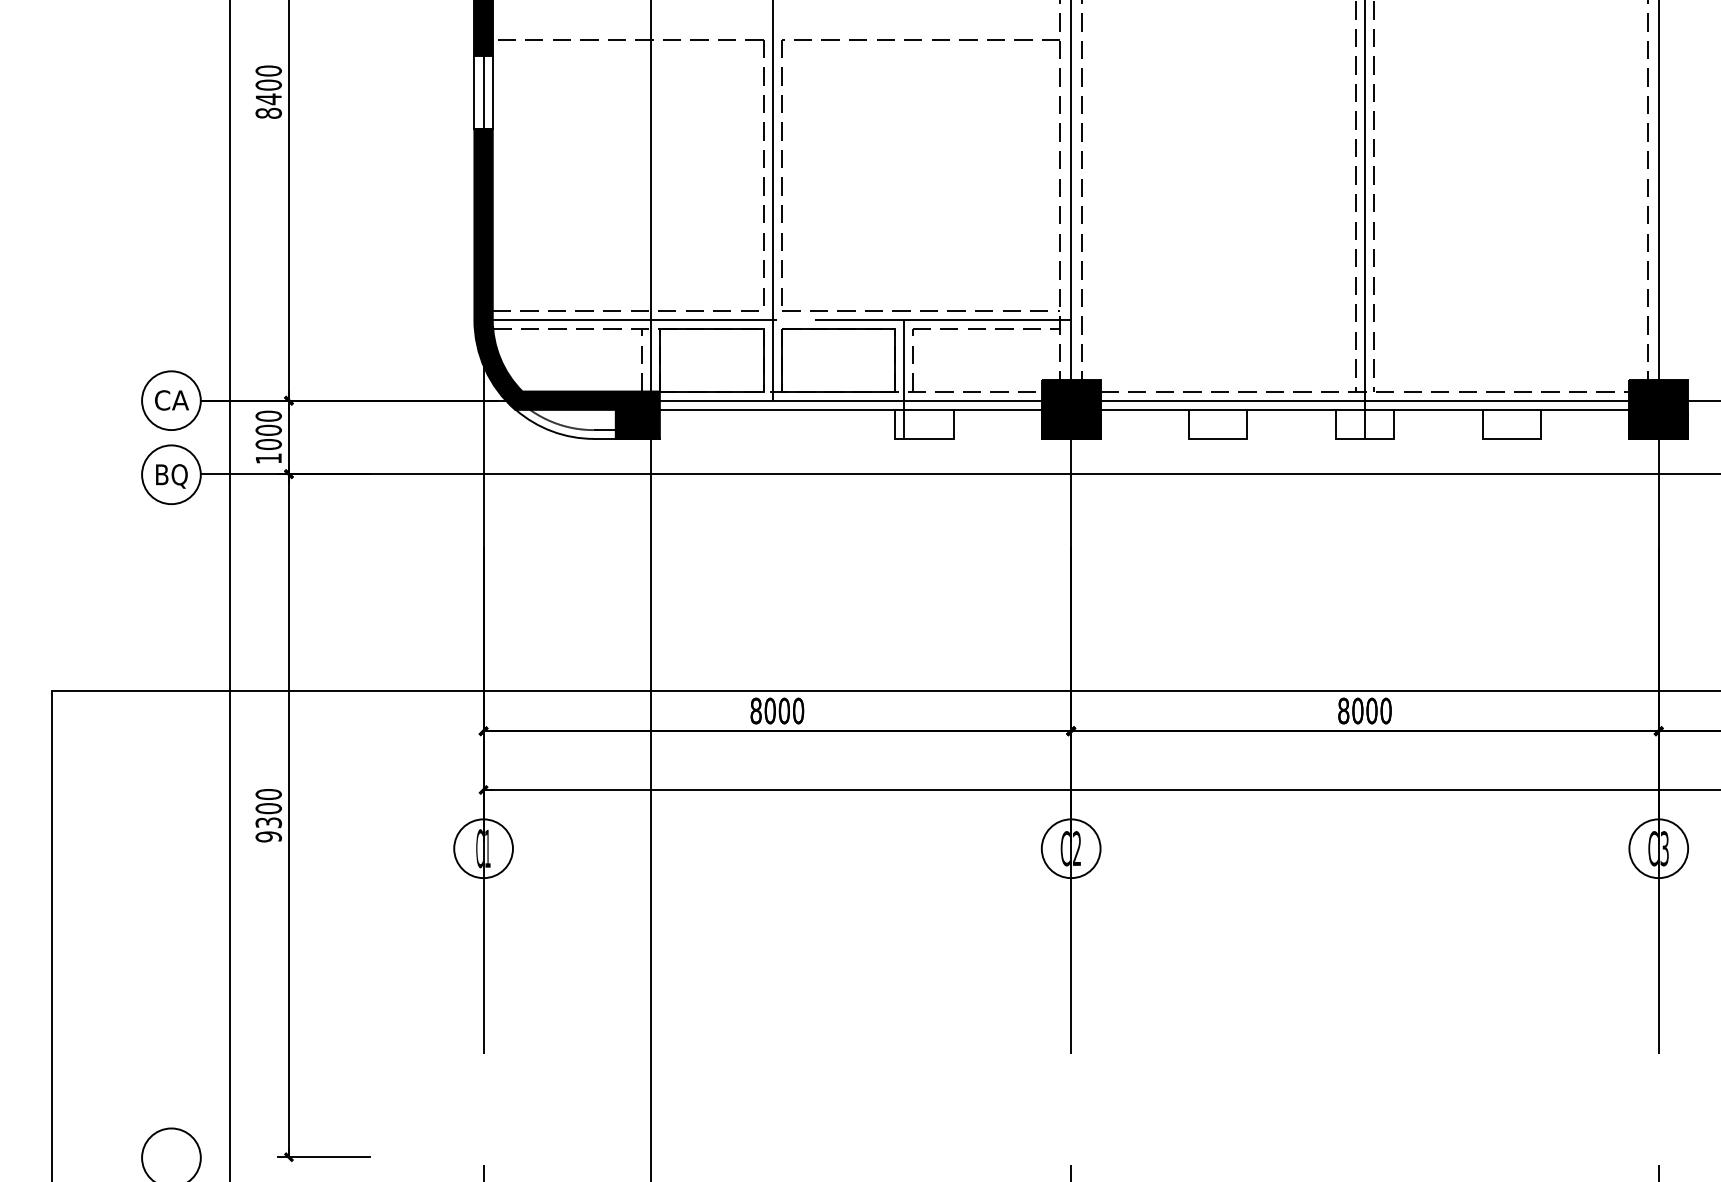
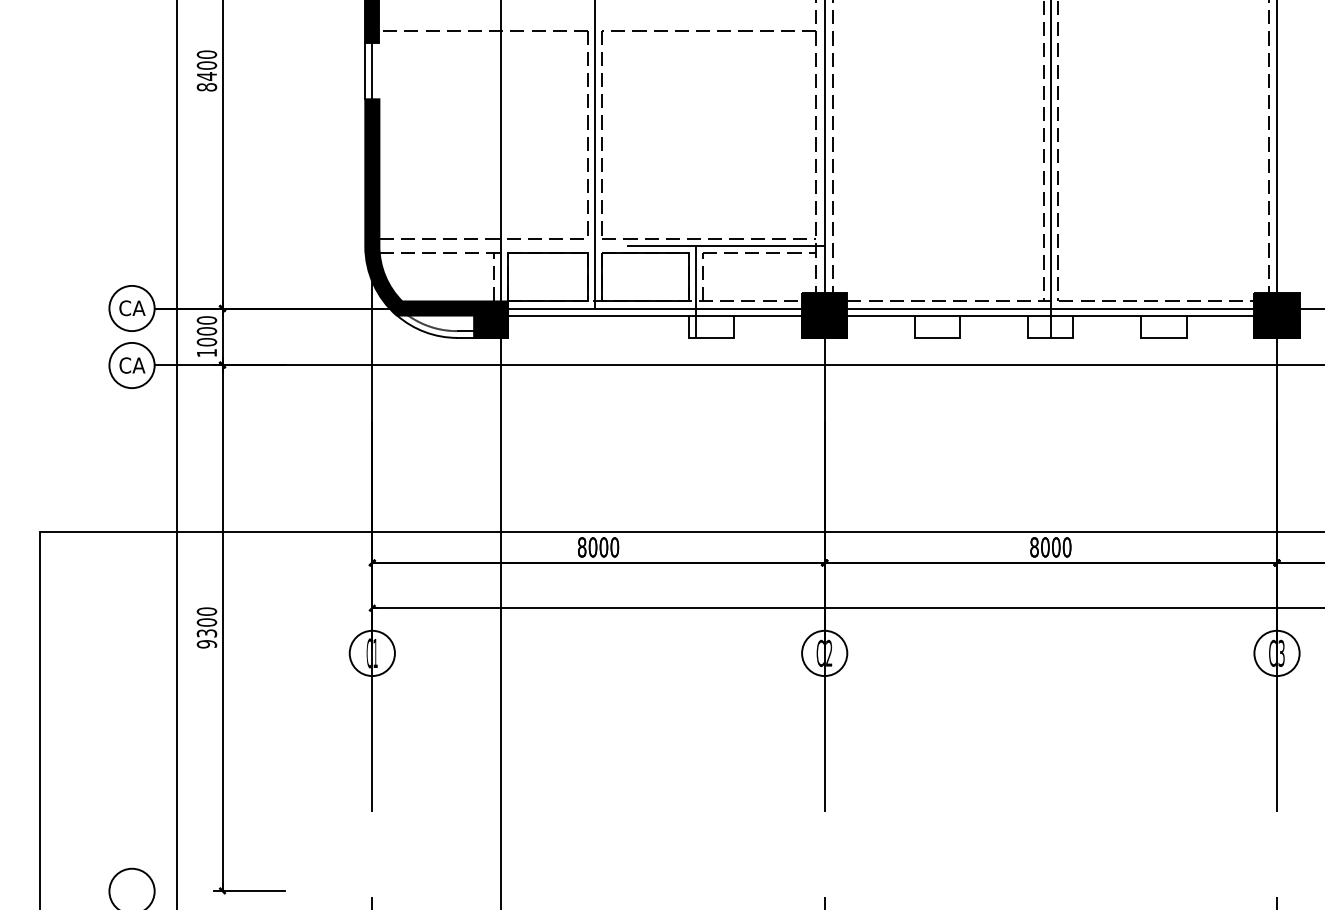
line: (492, 91) -> (379, 70), removed
line: (630, 320) -> (485, 246), removed
text: (172, 476) -> (132, 366), BQ -> CA

